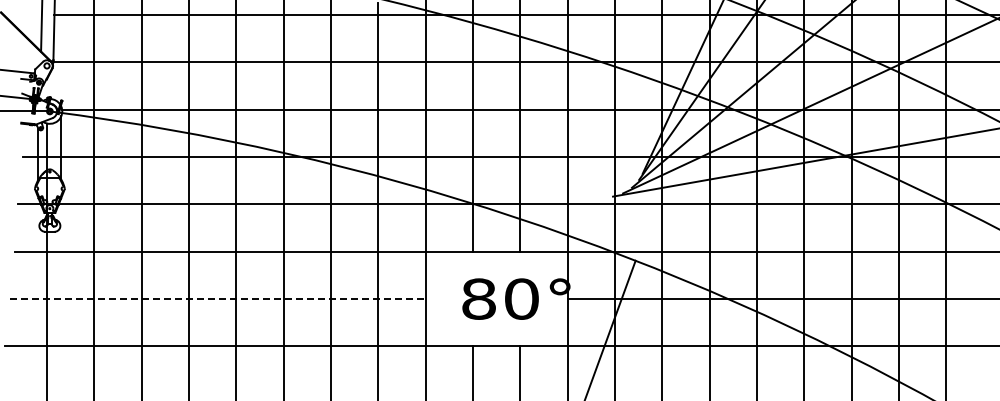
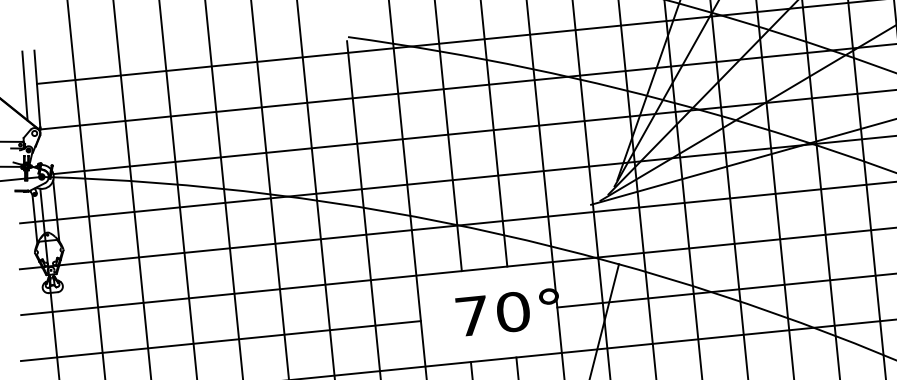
line: (218, 298) -> (221, 340), dashed -> solid
text: (478, 298) -> (471, 315), 80° -> 70°

